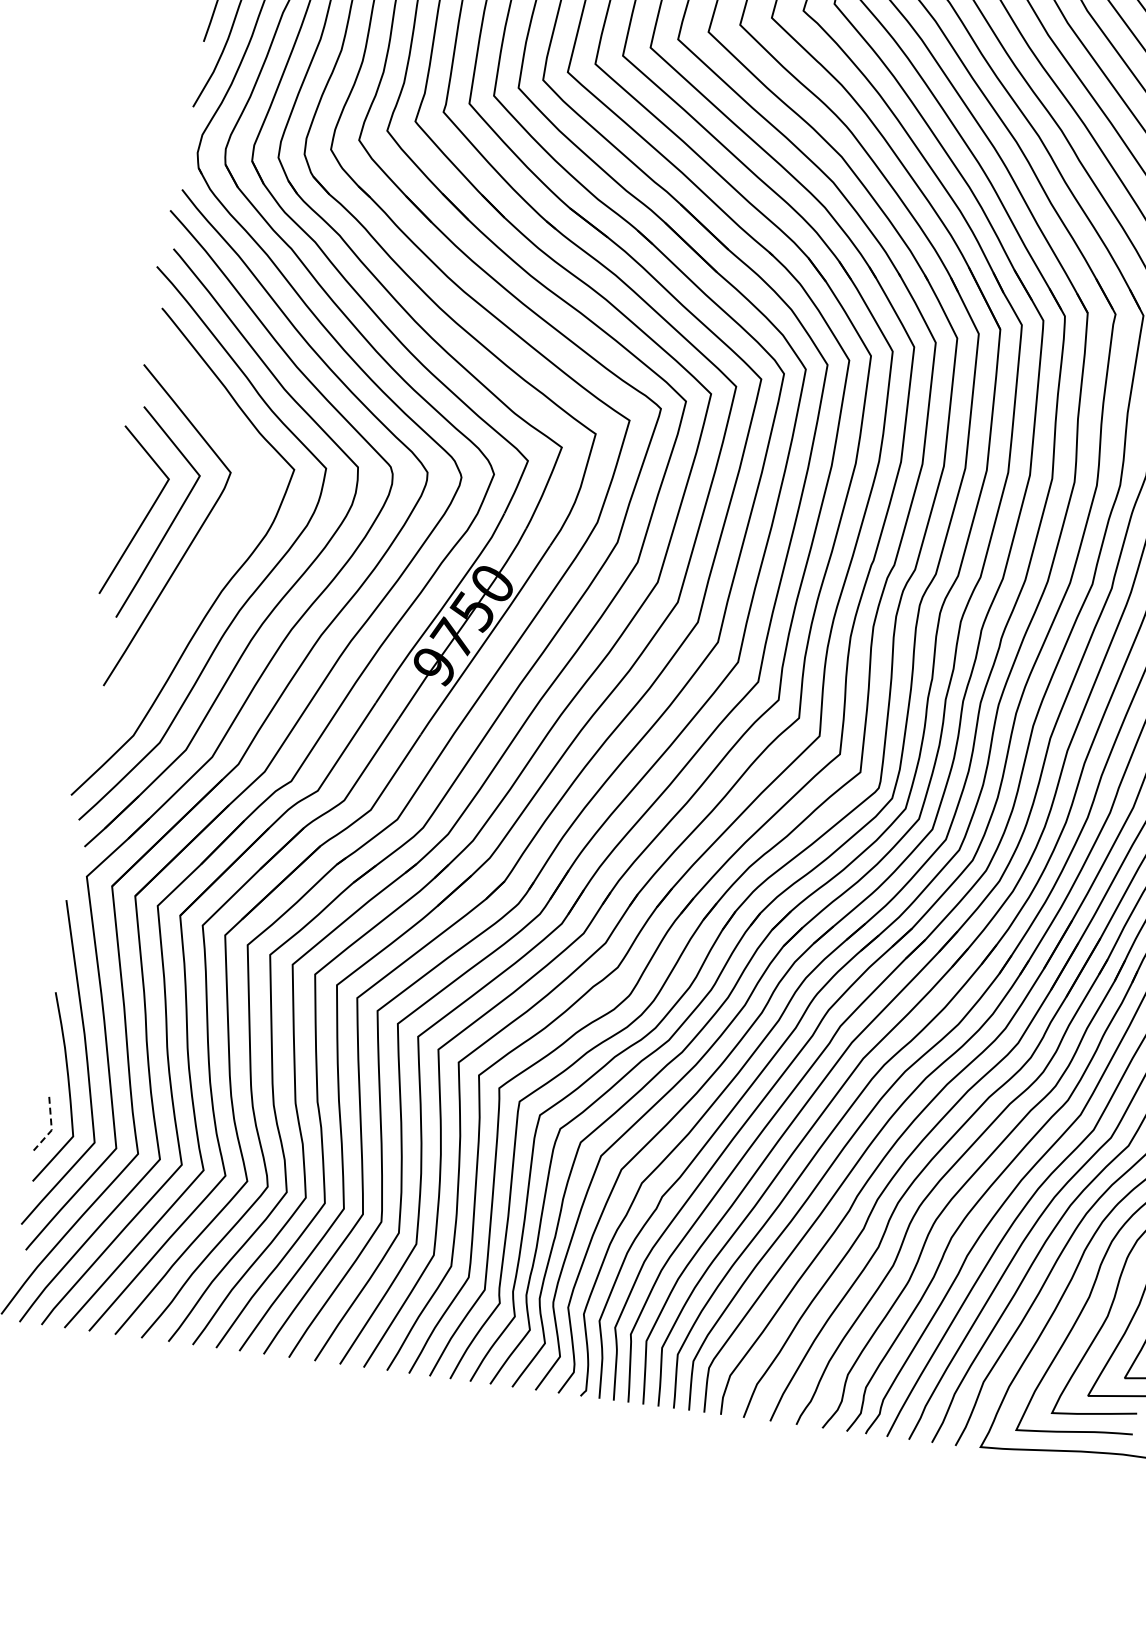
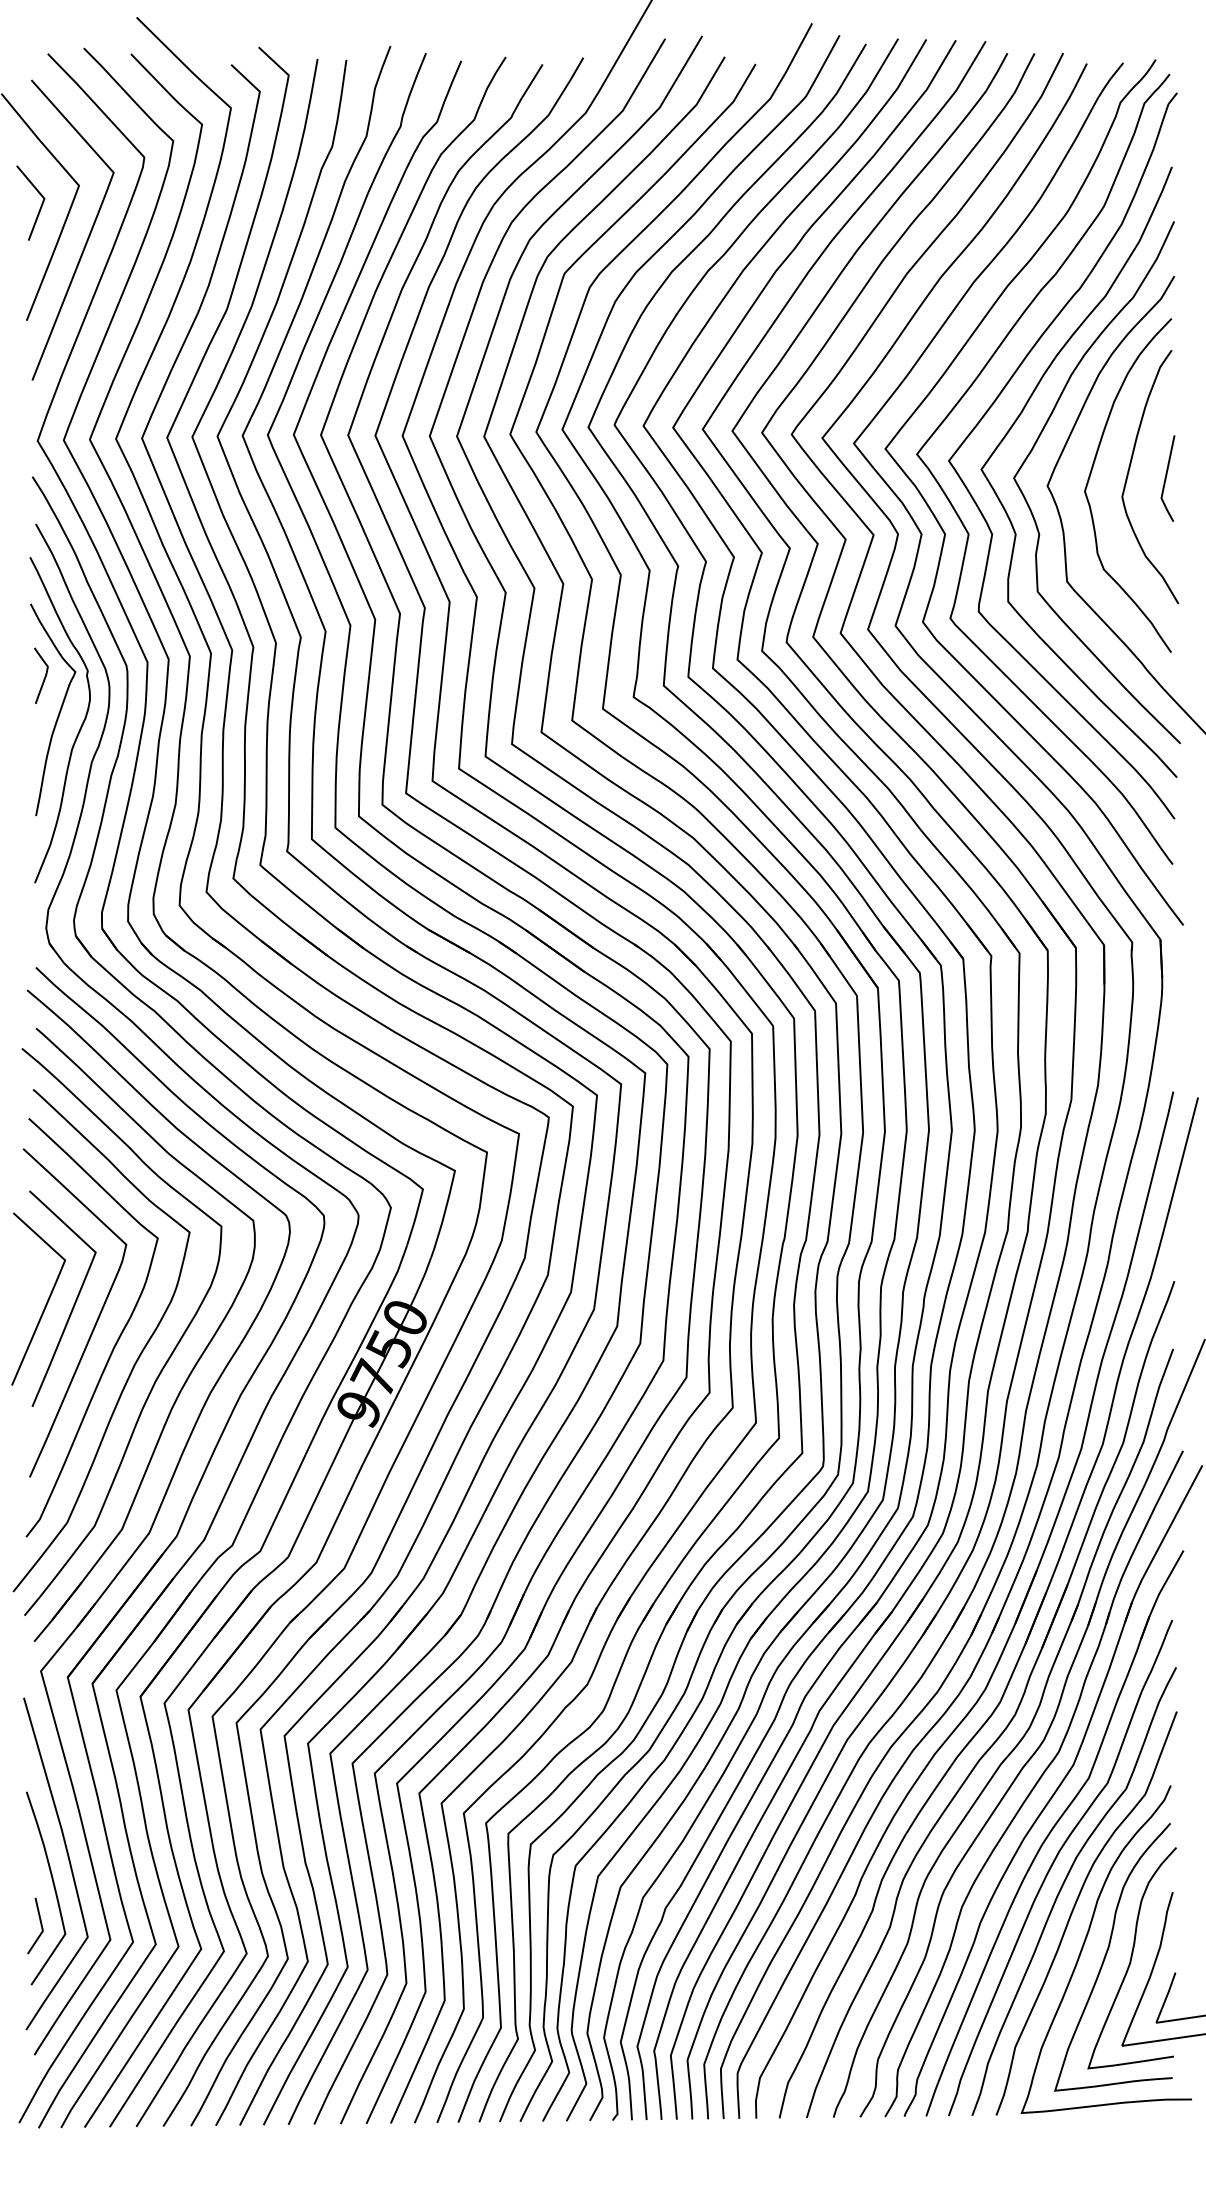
curve: (207, 564) -> (116, 1340), added
line: (51, 1127) -> (42, 1928), dashed -> solid

